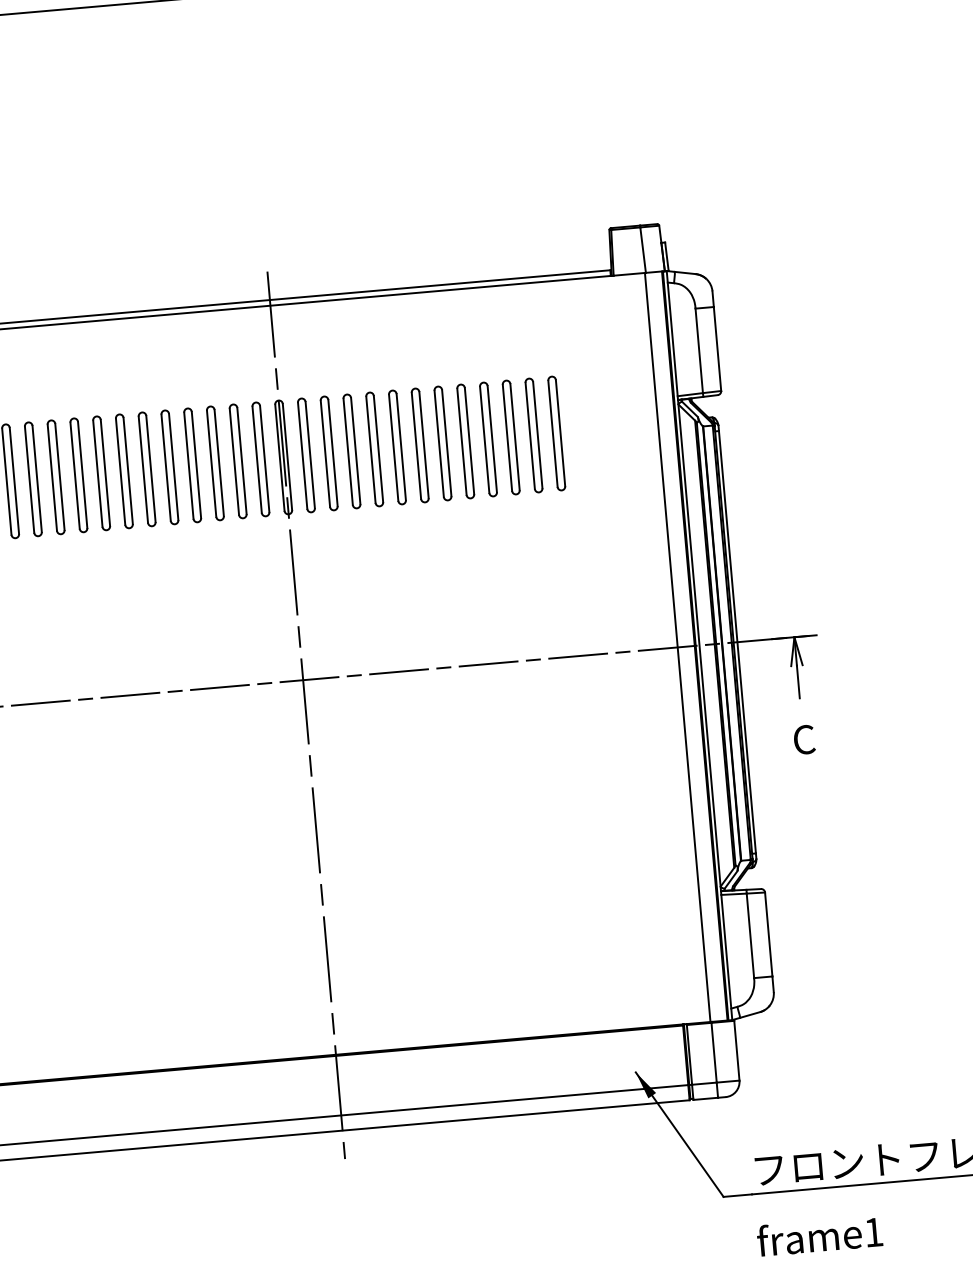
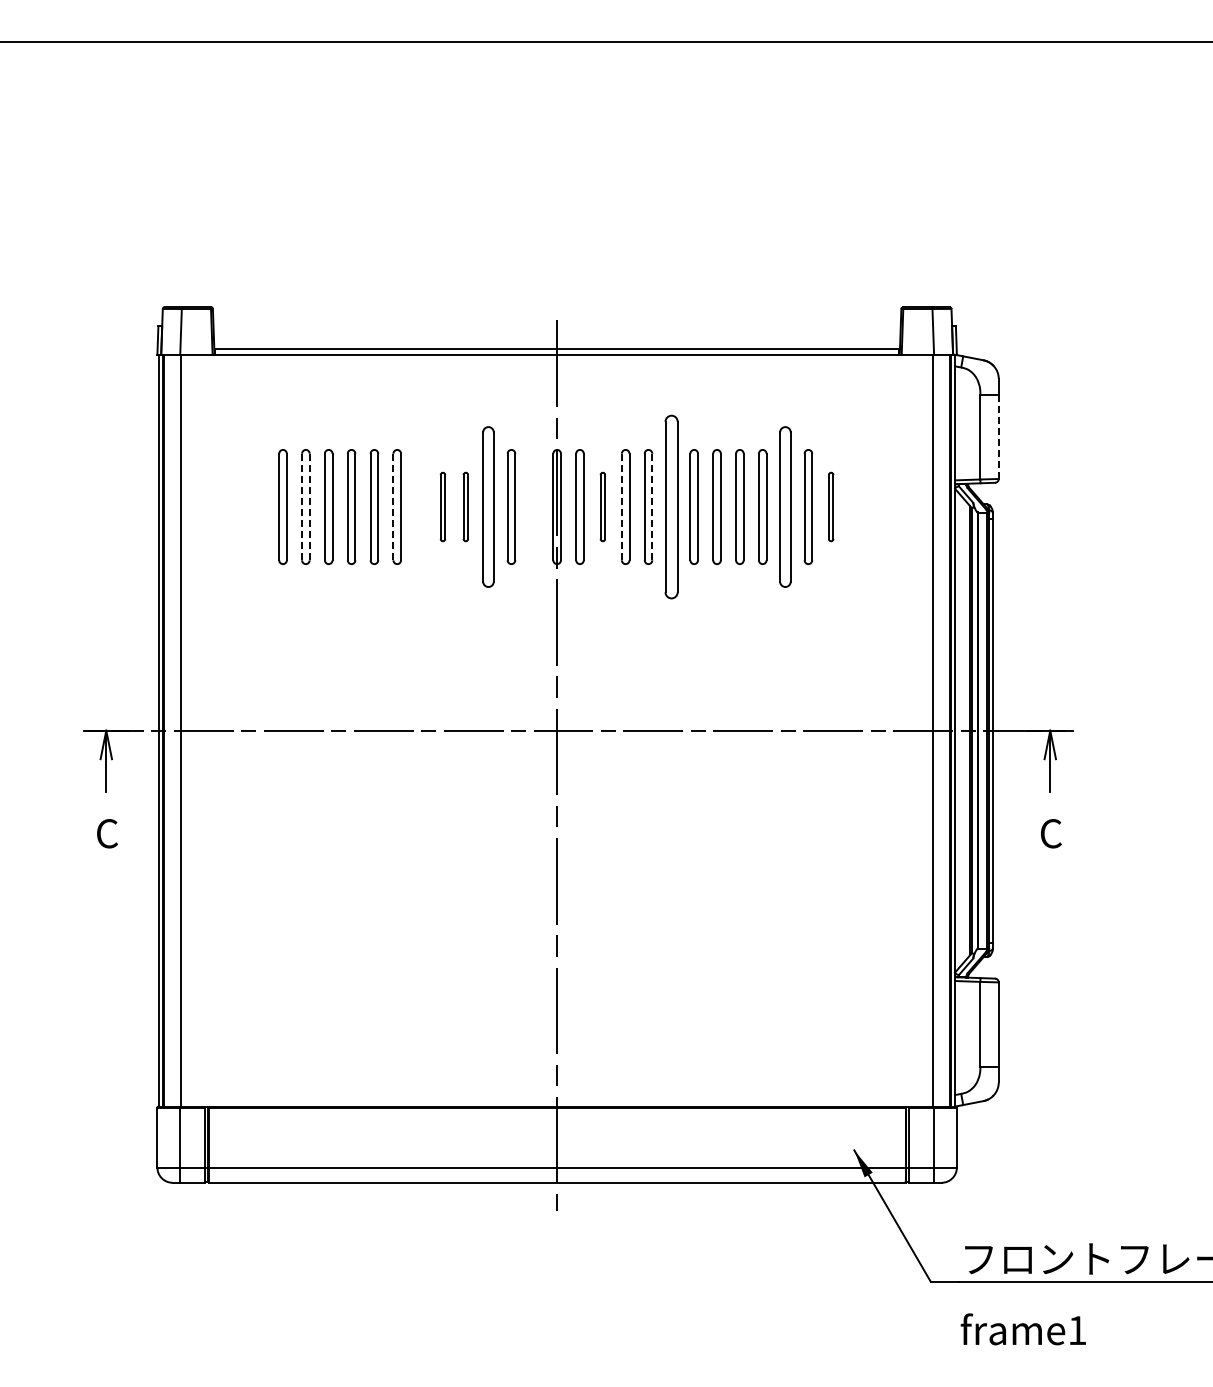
line: (717, 348) -> (998, 436), solid -> dashed
part: (555, 433) -> (830, 506), size x0.6
part: (511, 436) -> (785, 506), size x1.4
part: (396, 447) -> (670, 506), size x1.6
line: (378, 449) -> (652, 507), solid -> dashed
line: (347, 451) -> (621, 506), solid -> dashed
part: (328, 452) -> (602, 506), size x0.6
part: (260, 458) -> (533, 506), removed
part: (215, 462) -> (488, 506), size x1.4
part: (192, 464) -> (465, 506), size x0.6
part: (169, 466) -> (442, 506), size x0.6
part: (146, 468) -> (419, 506), removed
line: (120, 471) -> (393, 506), solid -> dashed
line: (29, 479) -> (302, 506), solid -> dashed
line: (37, 479) -> (309, 507), solid -> dashed

